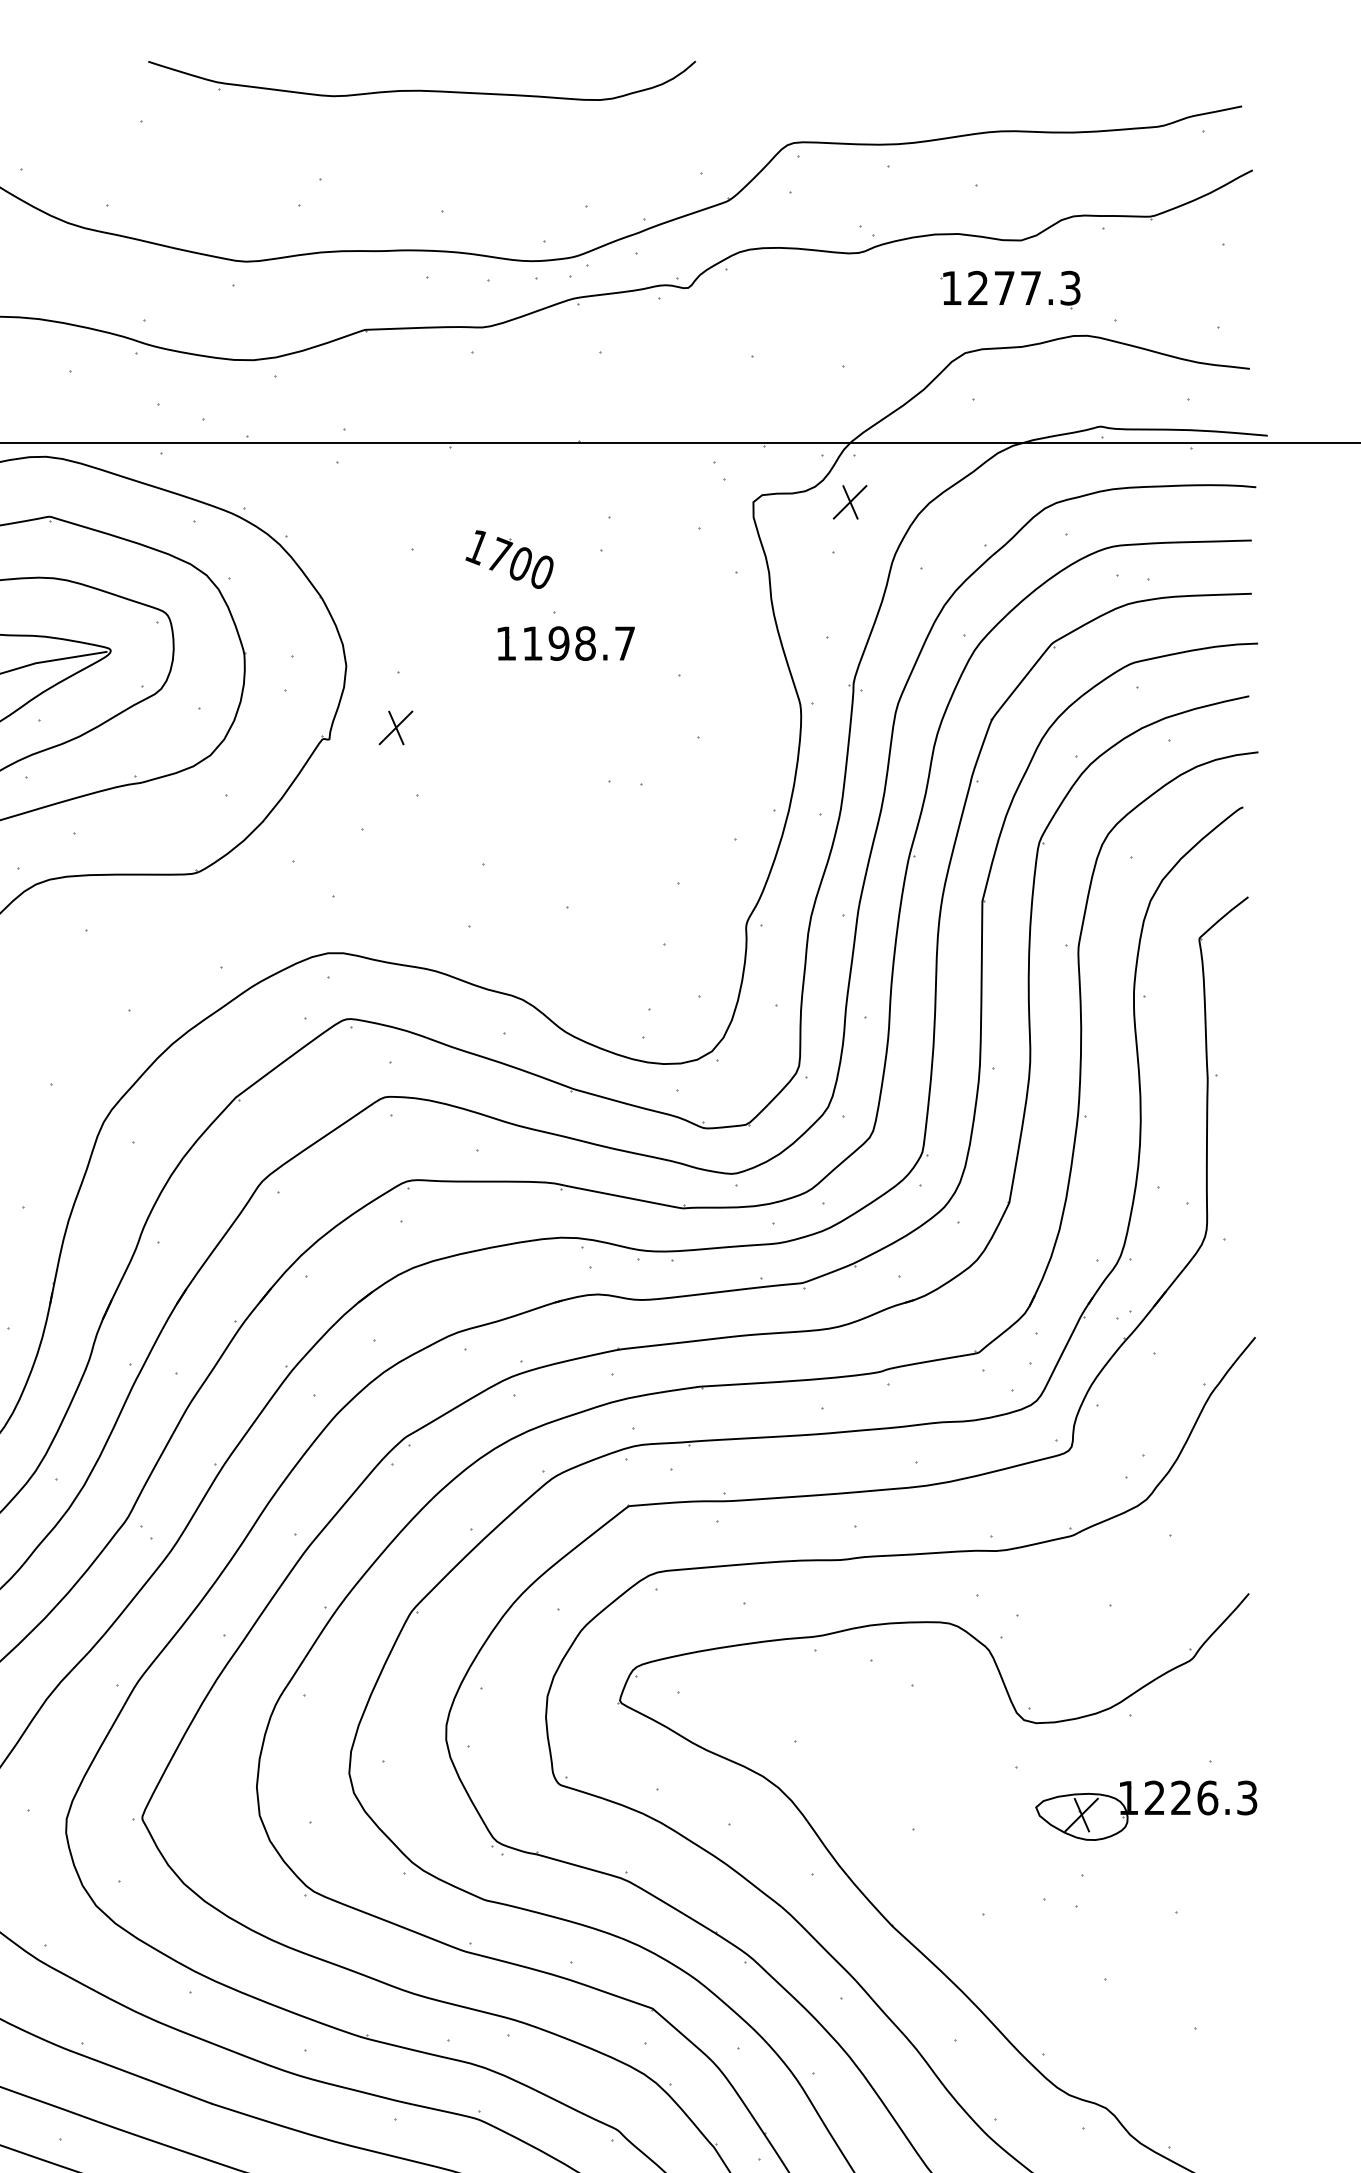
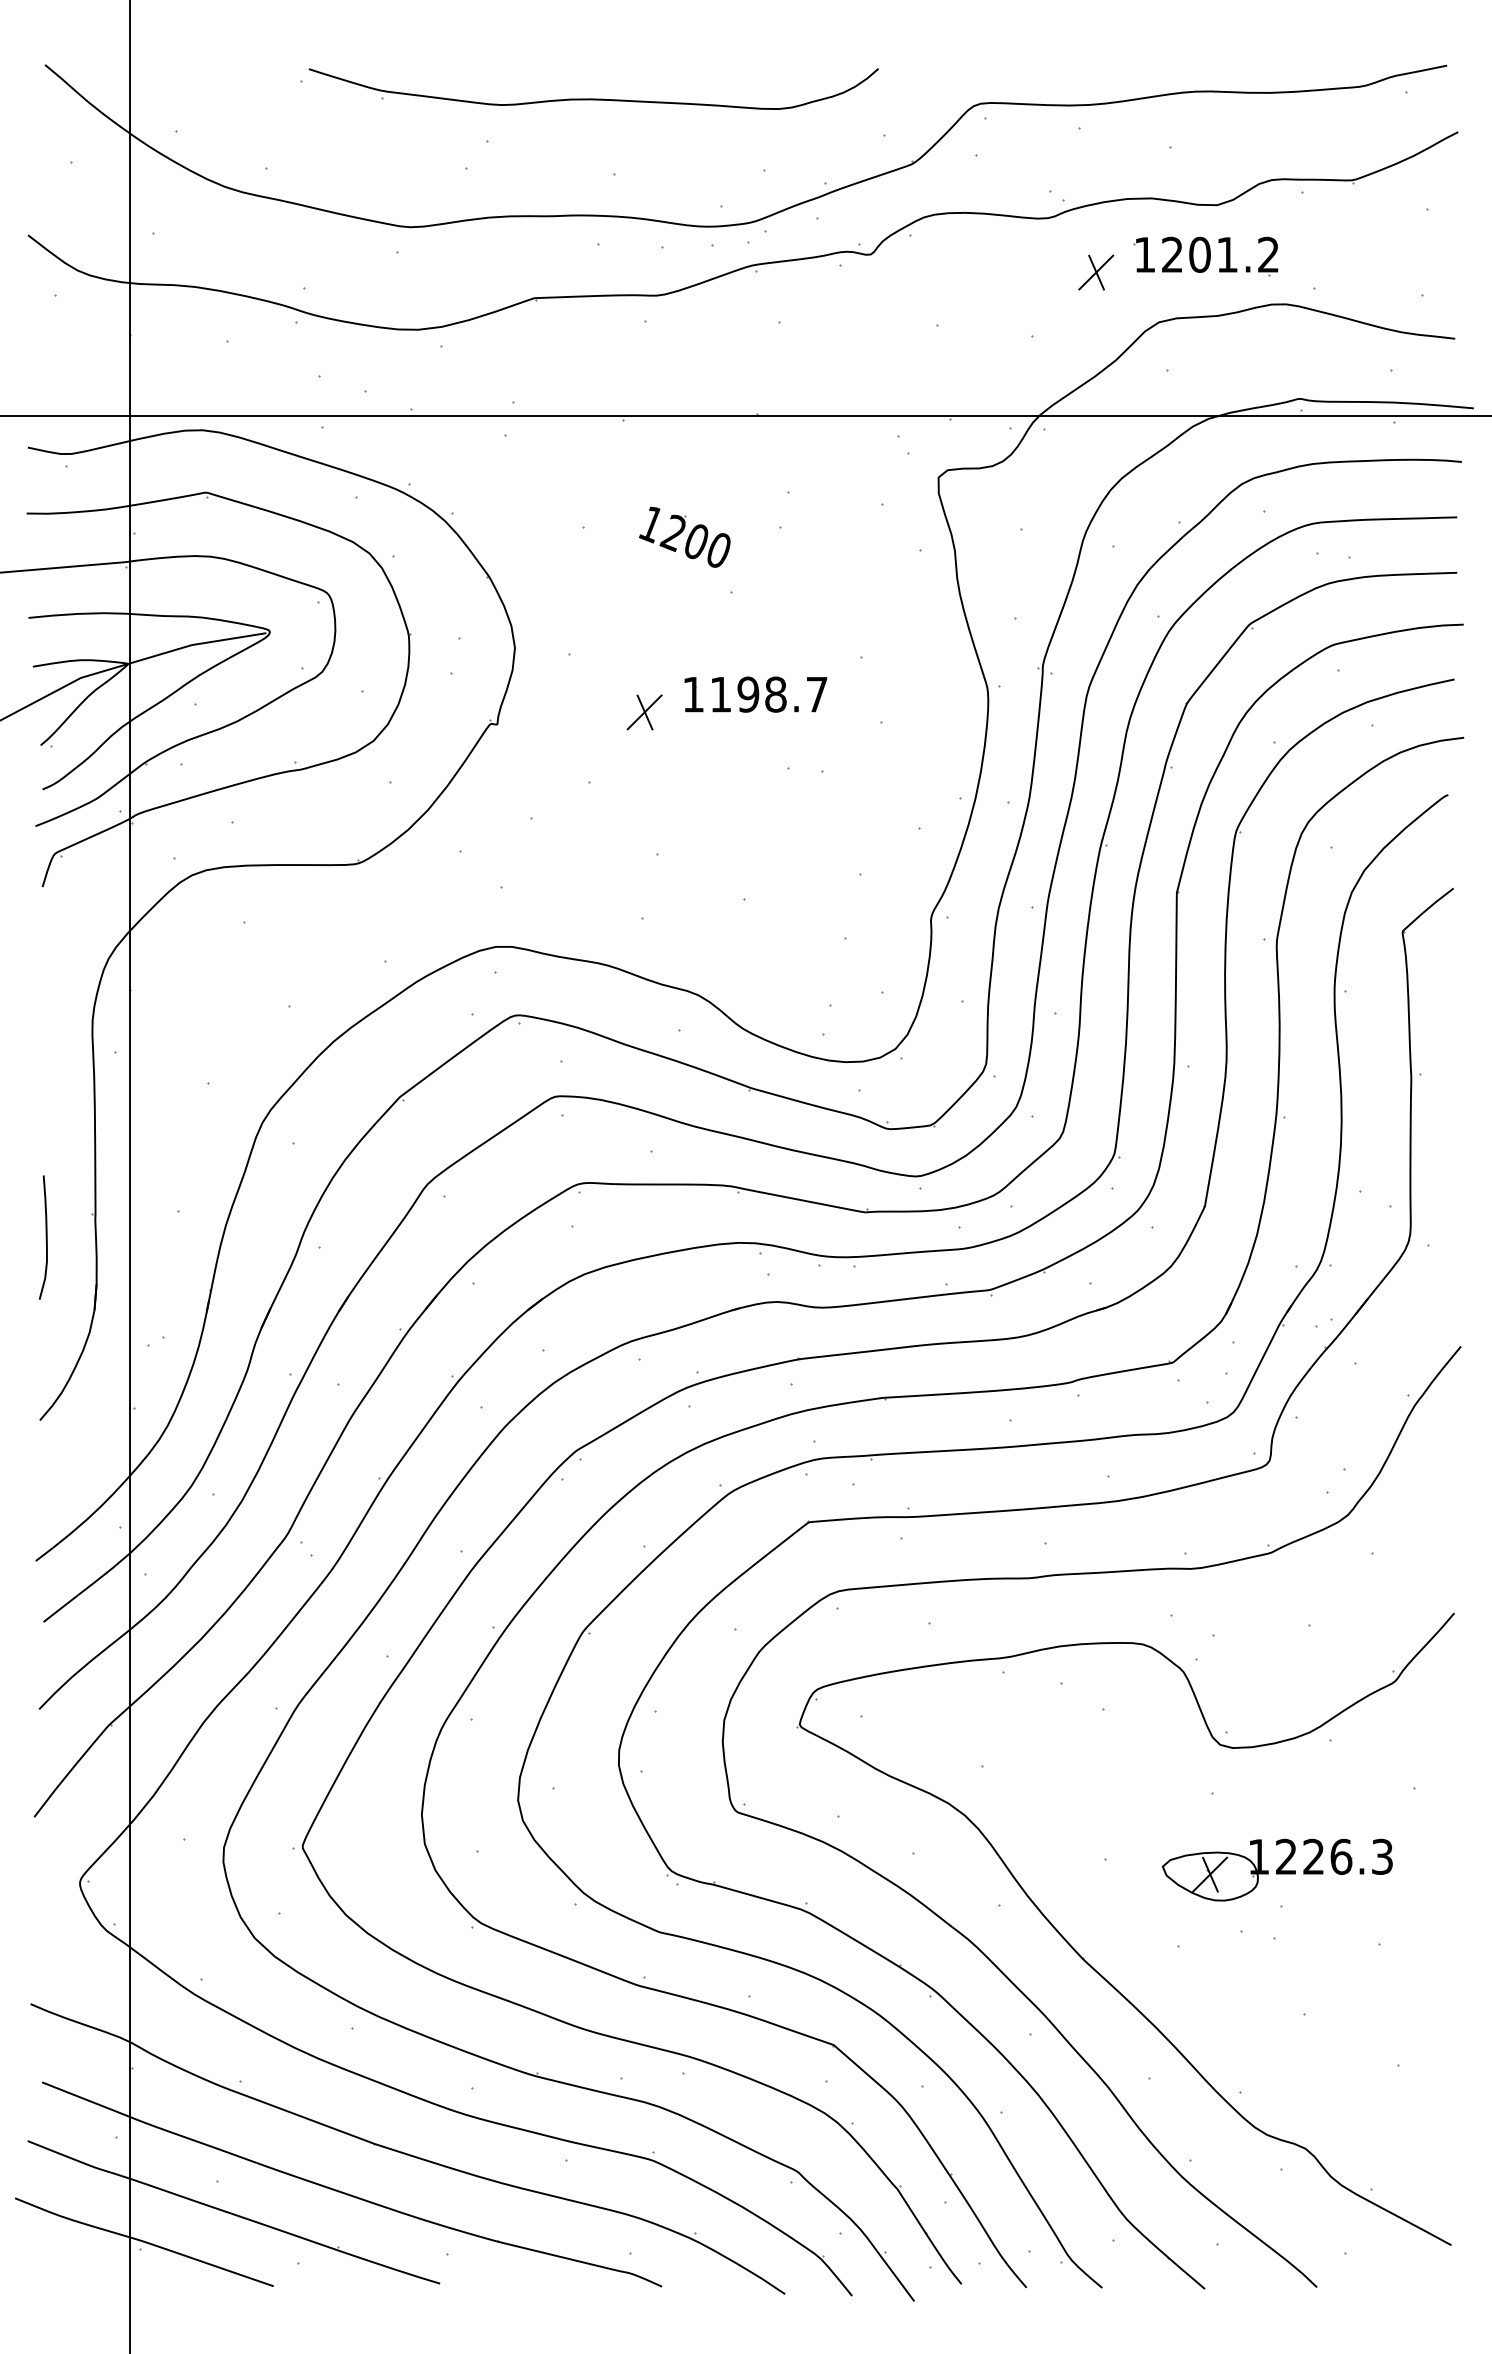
part: (421, 89) -> (593, 98), moved
text: (1036, 287) -> (1233, 254), 1277.3 -> 1201.2
part: (850, 502) -> (1096, 272), moved
text: (498, 555) -> (673, 532), 1700 -> 1200
part: (565, 643) -> (755, 694), moved
part: (395, 728) -> (644, 712), moved
part: (1145, 1810) -> (1276, 1869), moved

